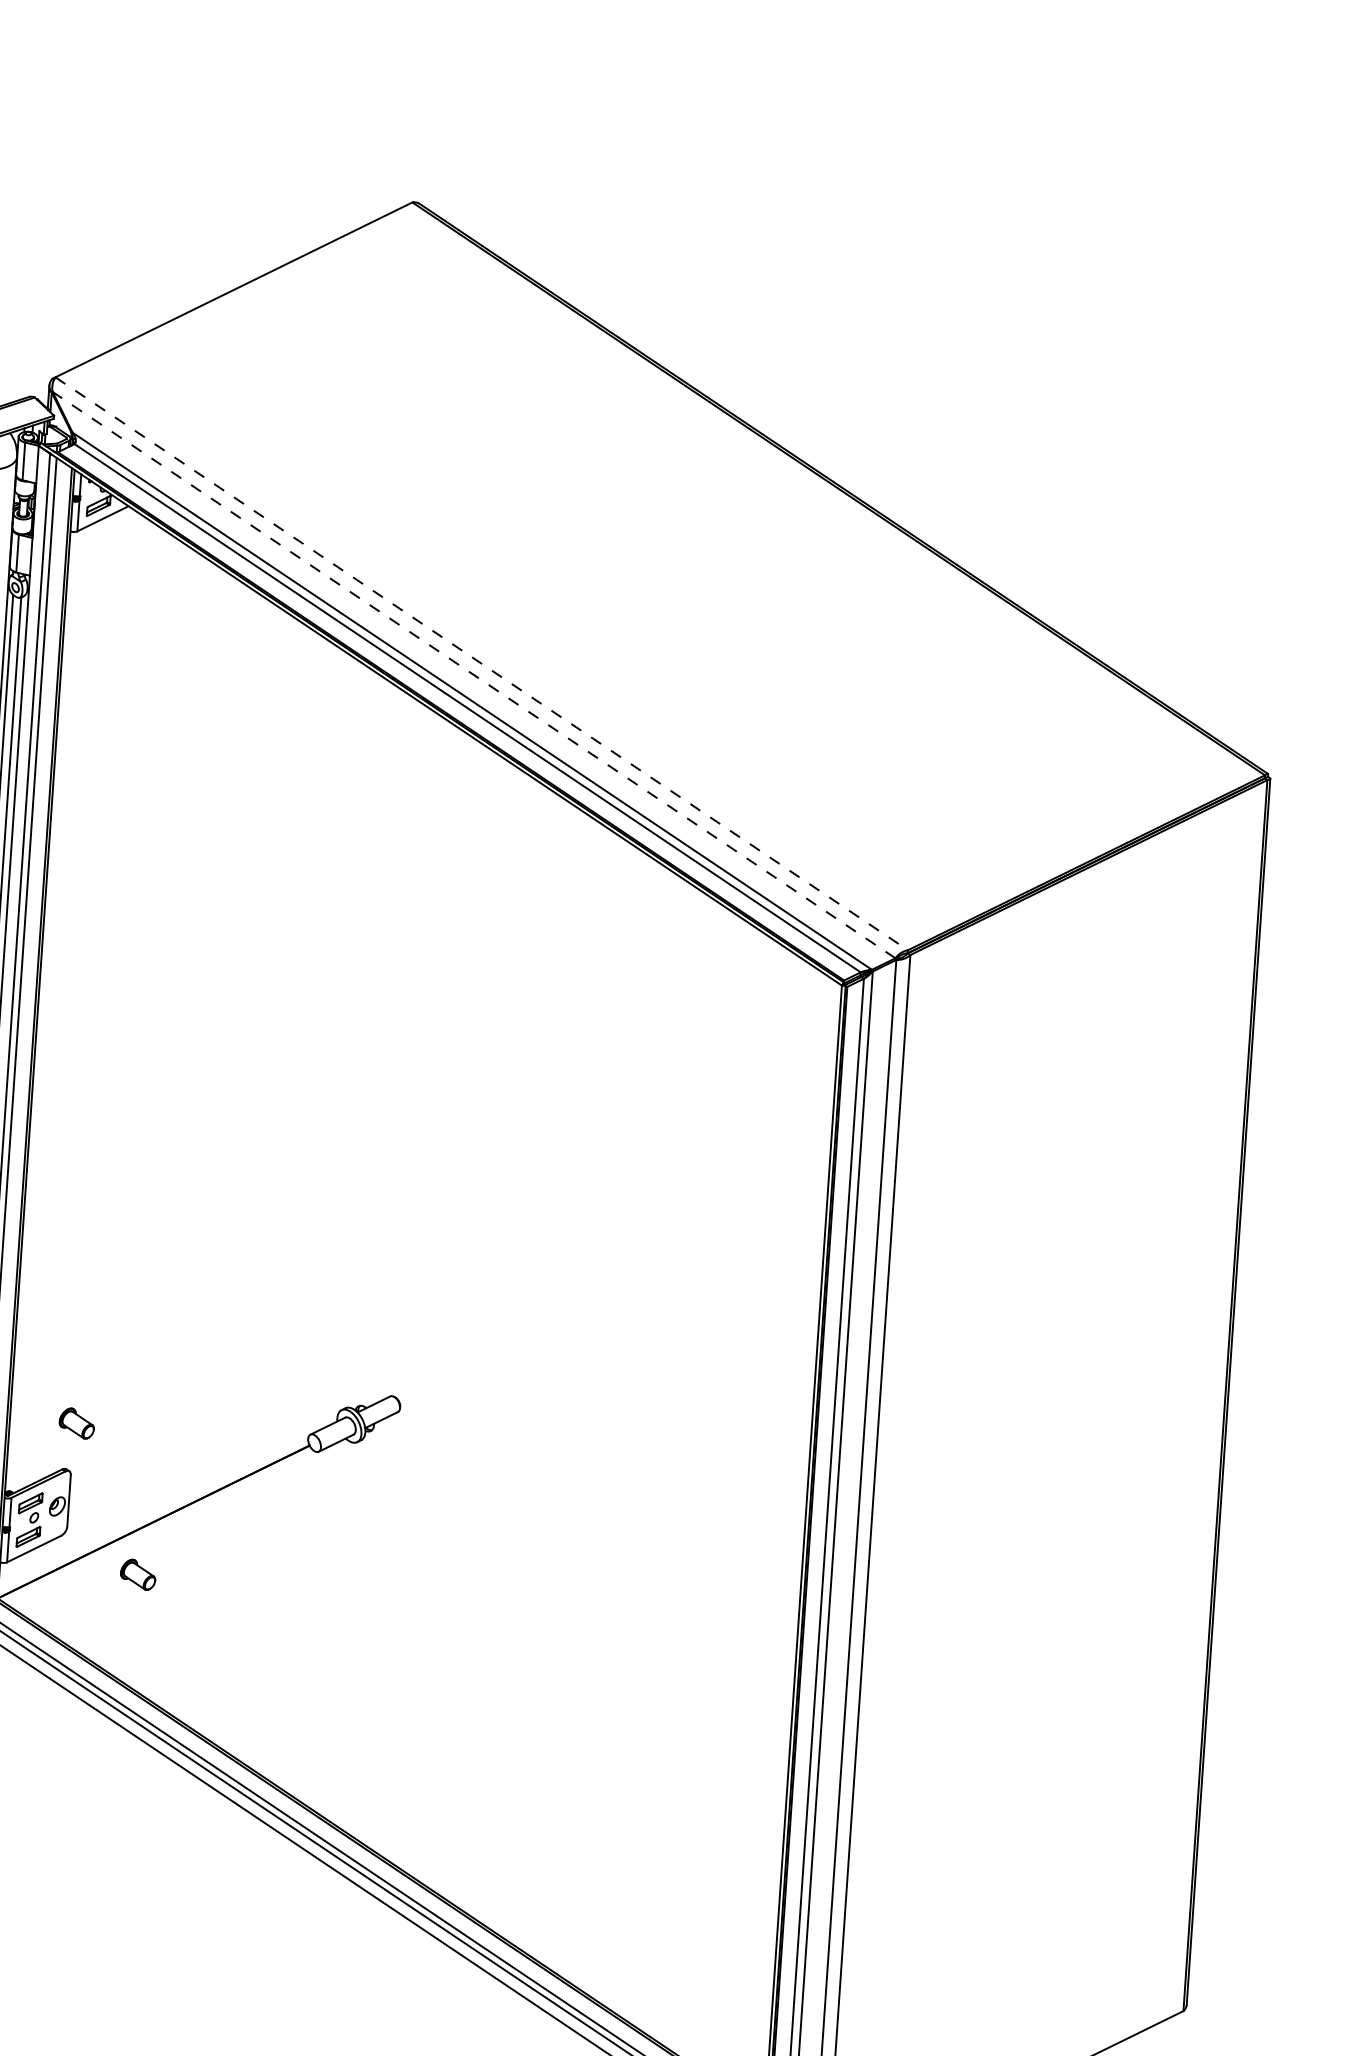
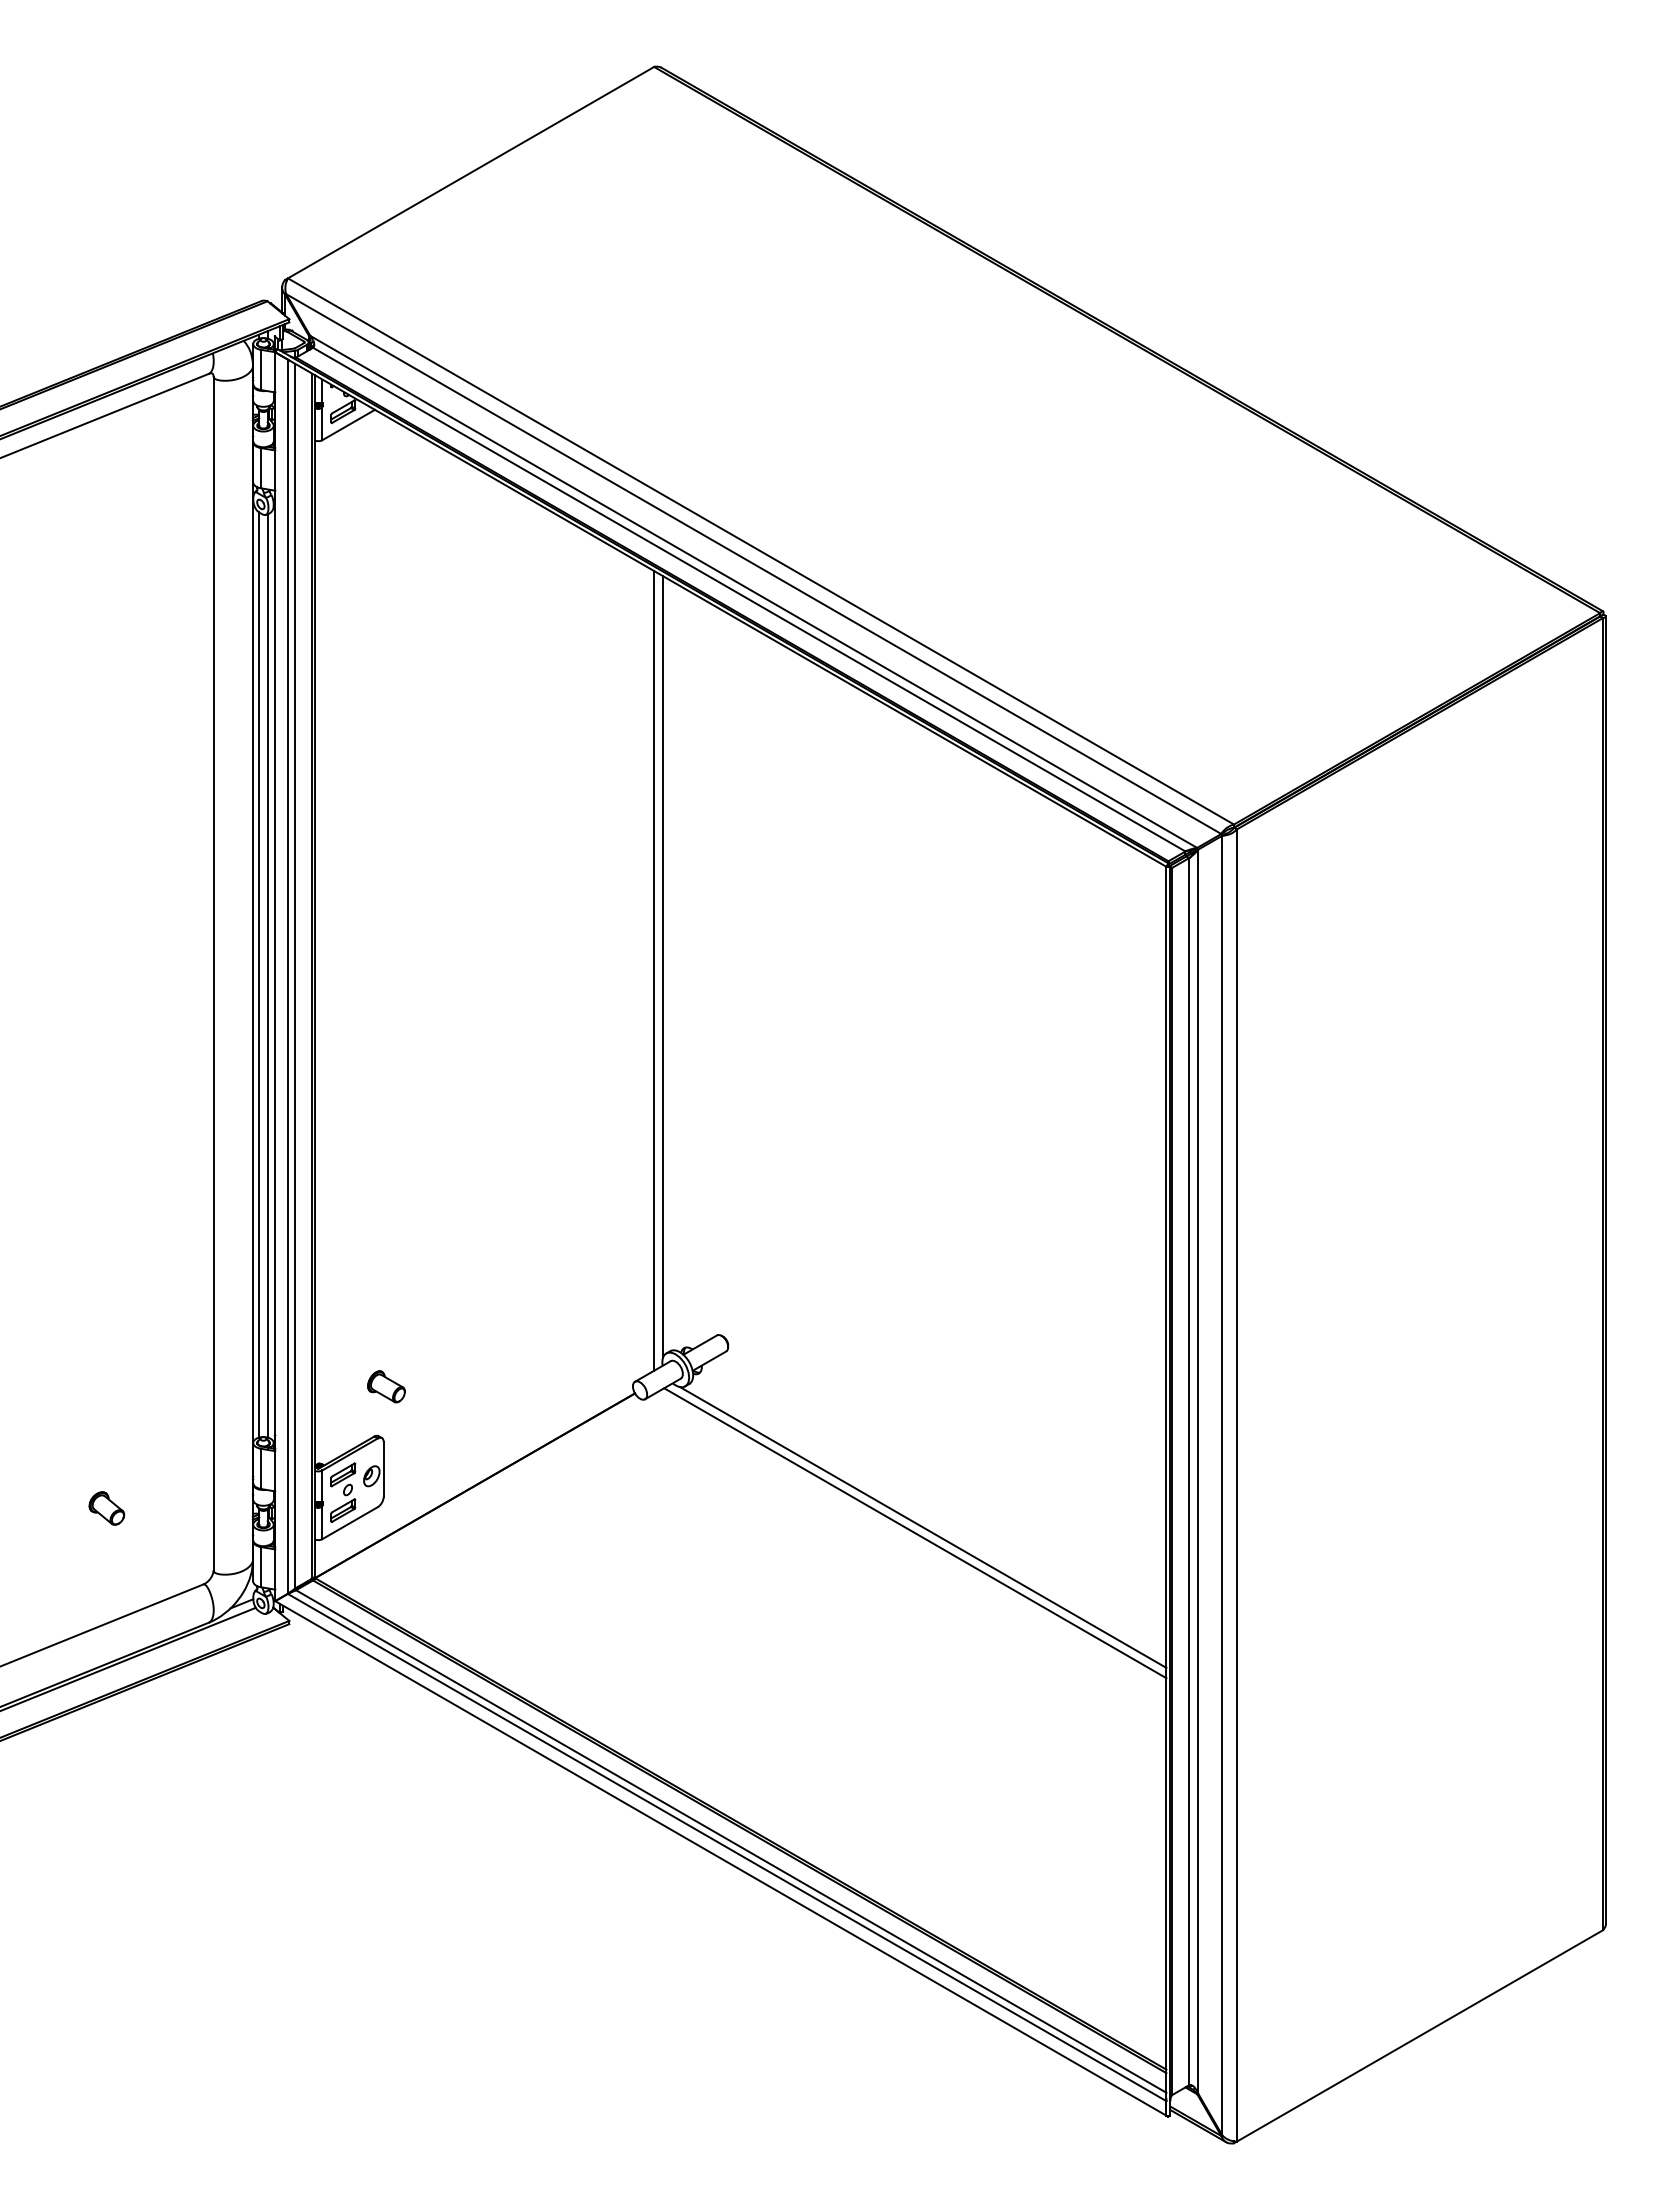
line: (482, 663) -> (761, 551), dashed -> solid
line: (473, 675) -> (753, 564), dashed -> solid
line: (363, 1046) -> (663, 966), added
line: (355, 1050) -> (654, 970), added
part: (138, 1574) -> (462, 1542), removed
line: (570, 1589) -> (922, 1527), added
line: (563, 1594) -> (915, 1533), added

